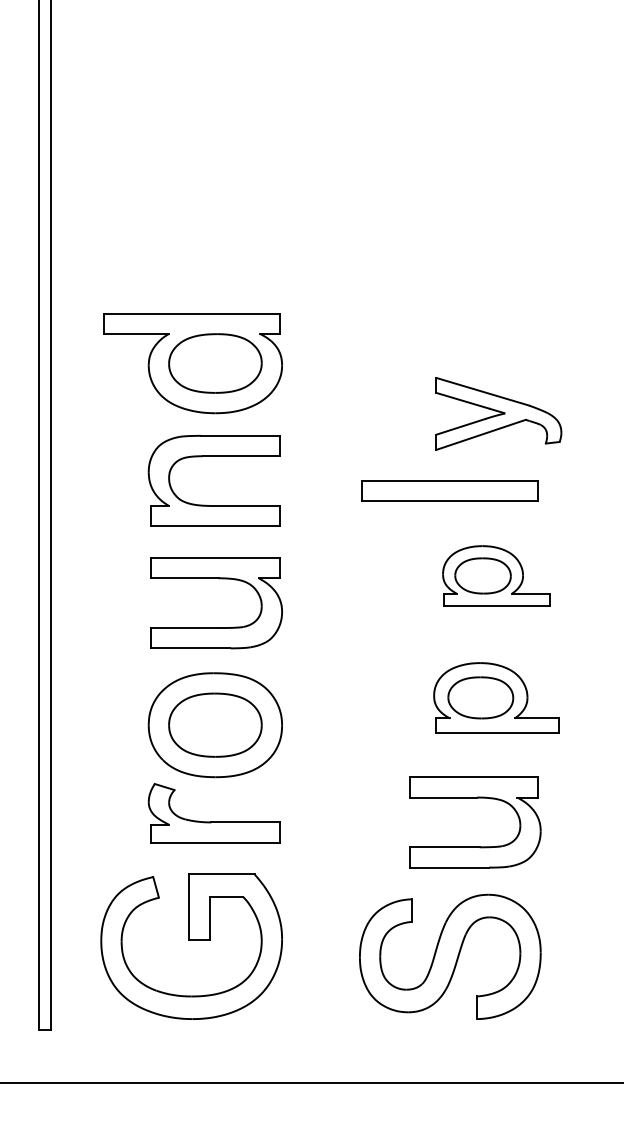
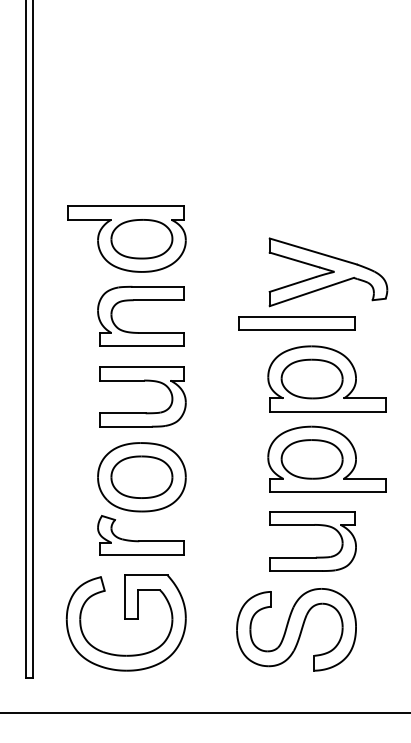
part: (498, 414) -> (328, 272), size x1.43
part: (495, 575) -> (326, 378), size x1.67
part: (495, 696) -> (326, 458), size x1.43

